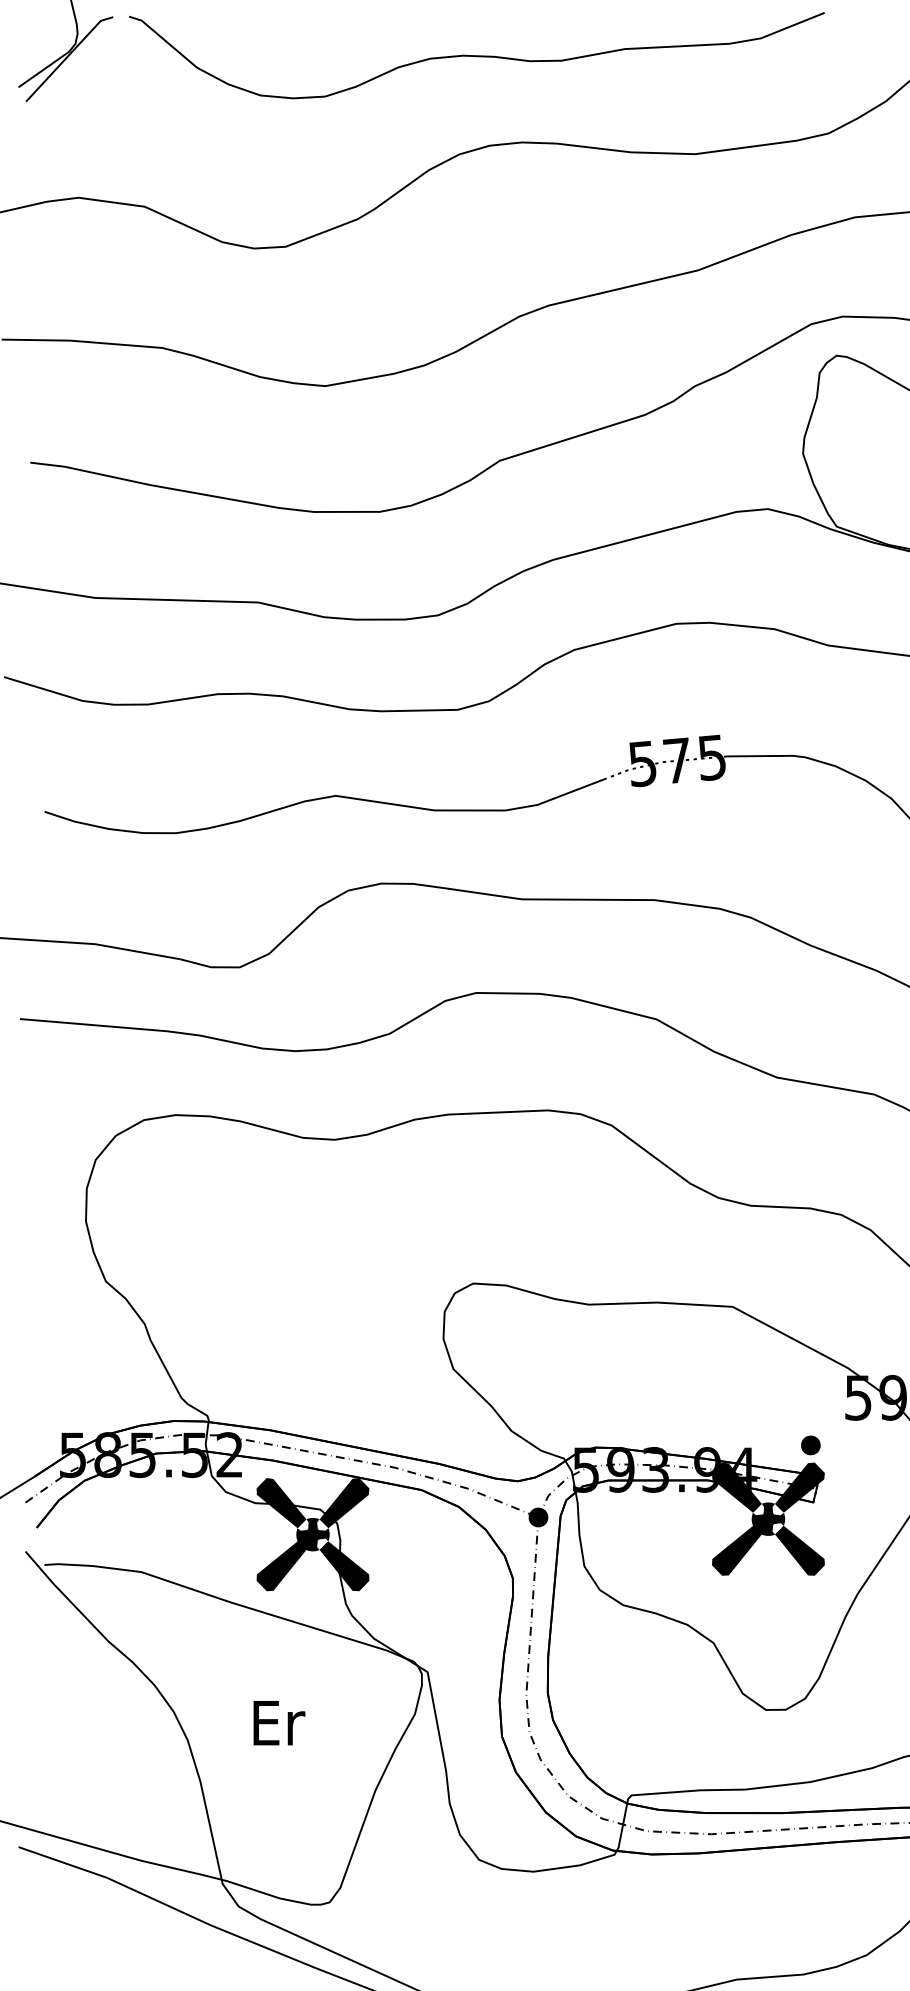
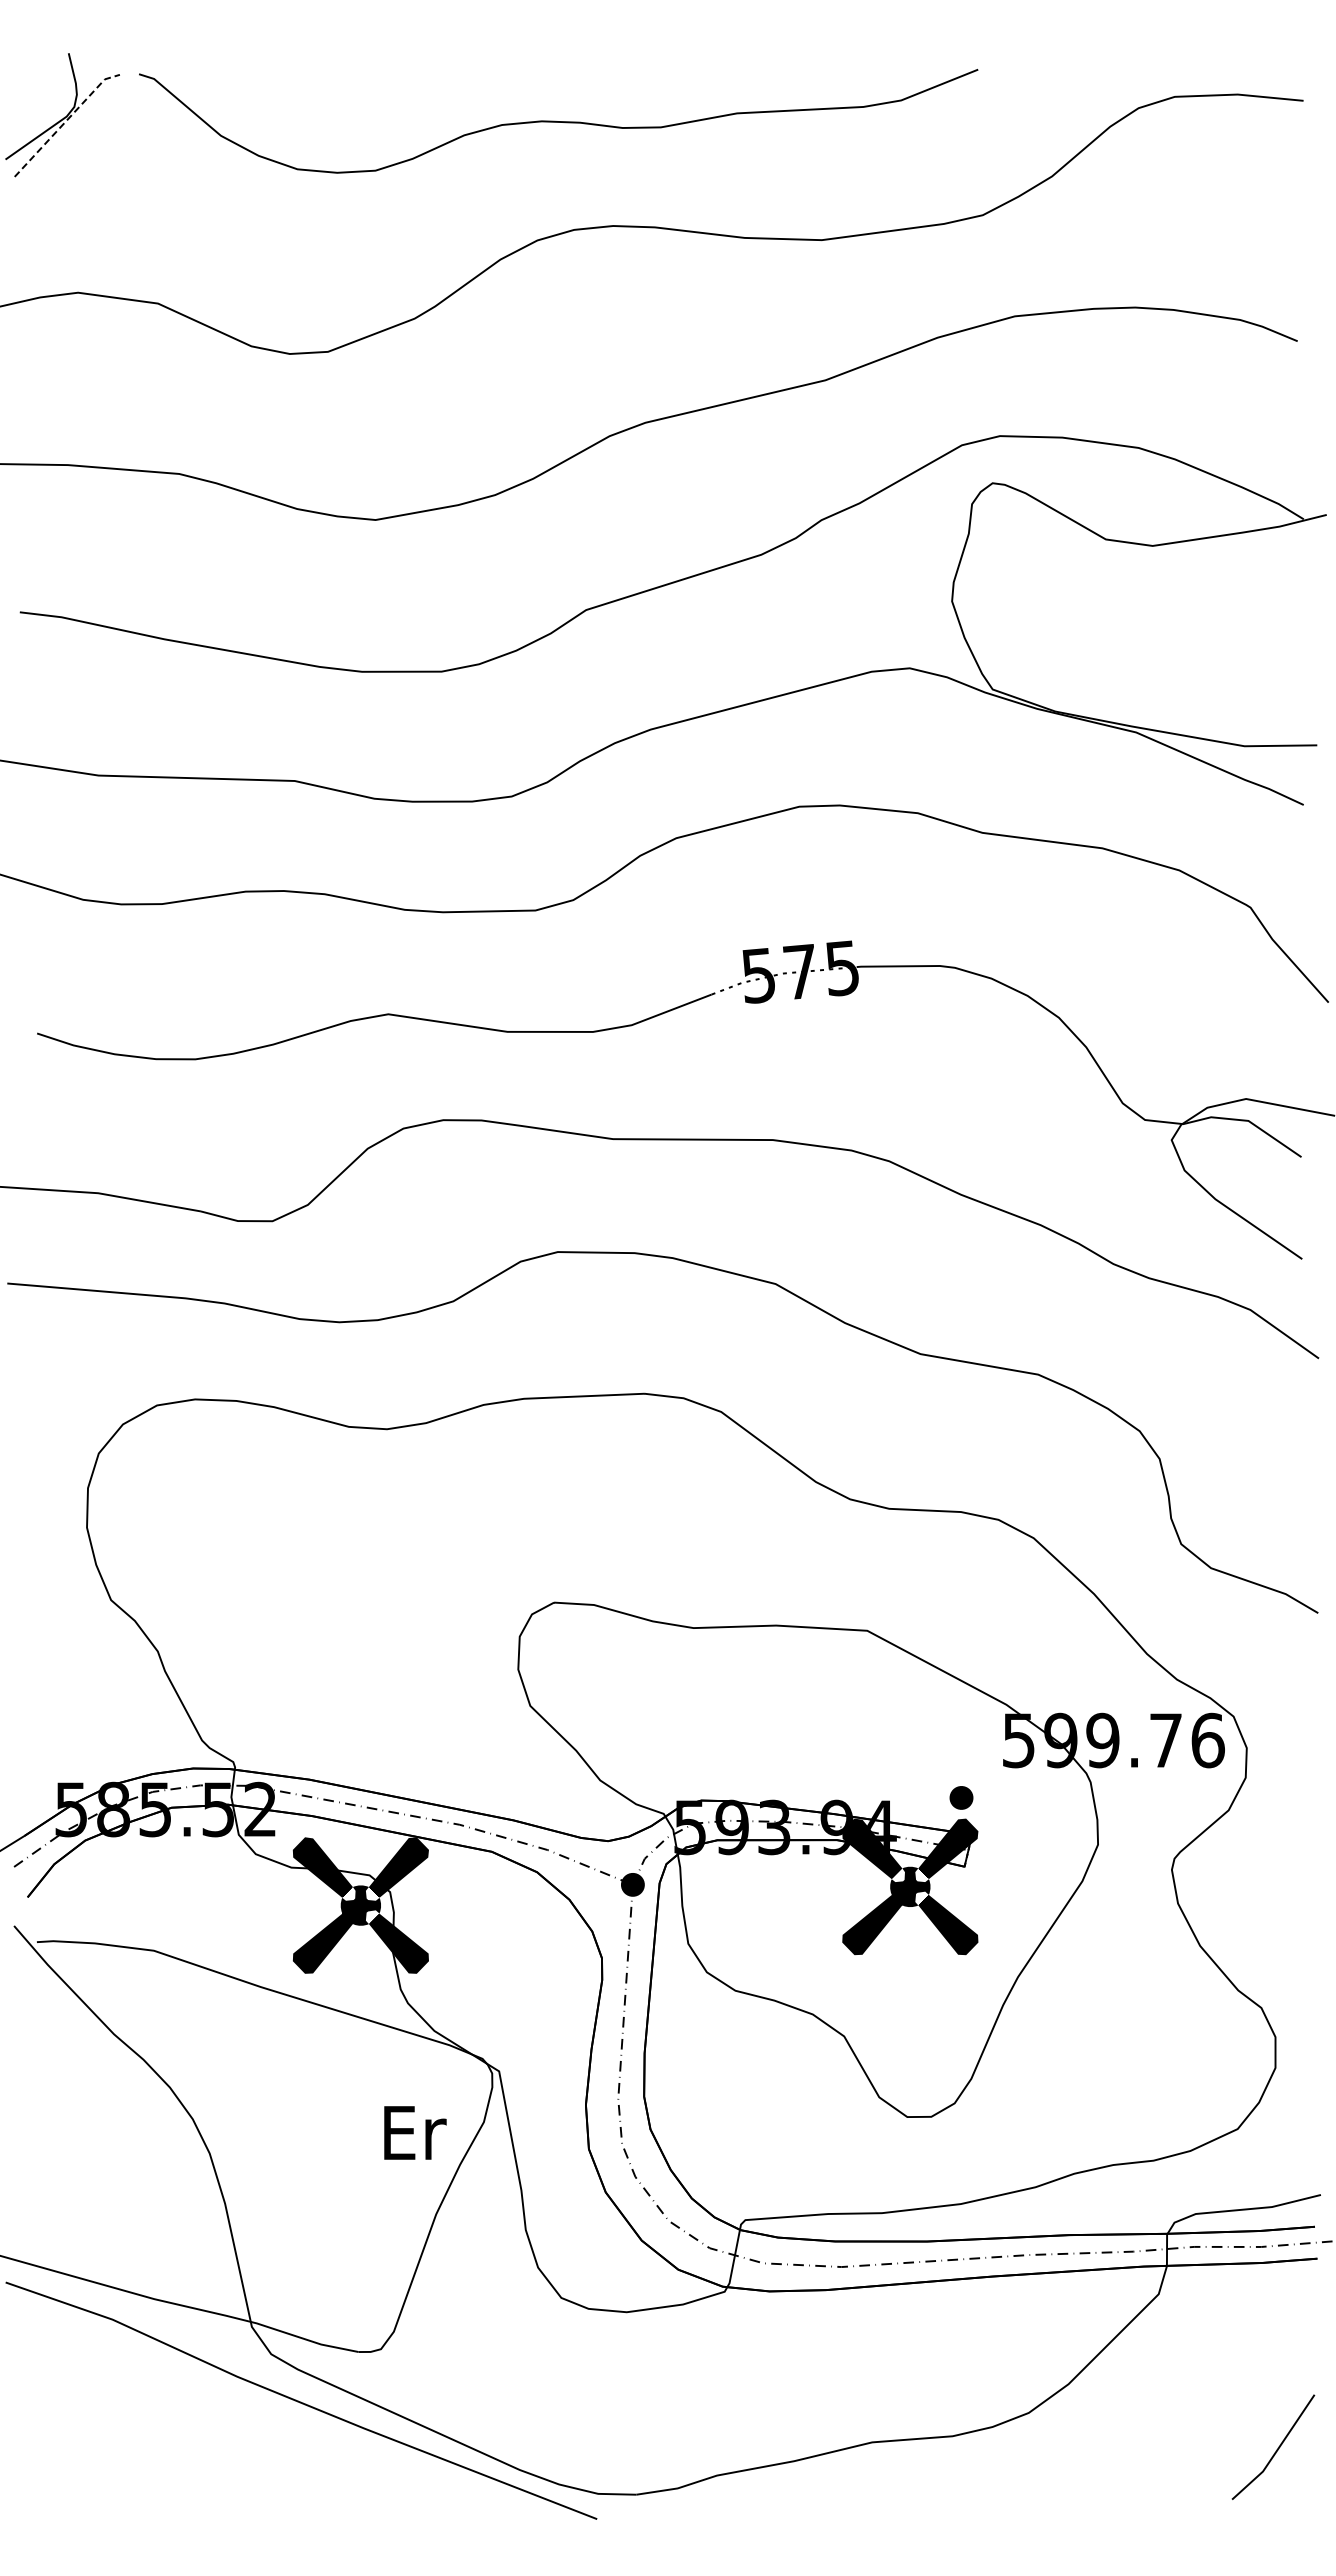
line: (68, 55) -> (65, 121), solid -> dashed
text: (279, 1722) -> (415, 2132), moved

